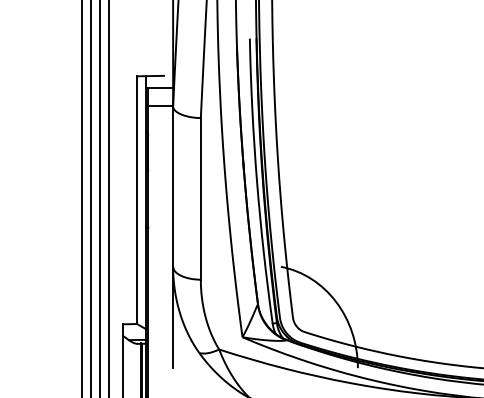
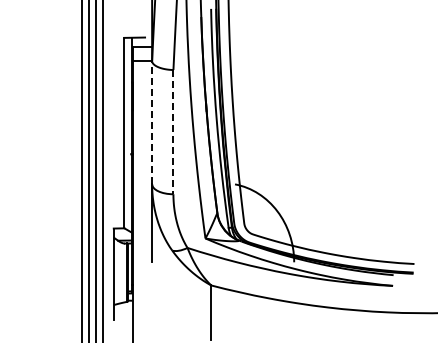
line: (173, 186) -> (152, 122), solid -> dashed
line: (200, 199) -> (173, 132), solid -> dashed

